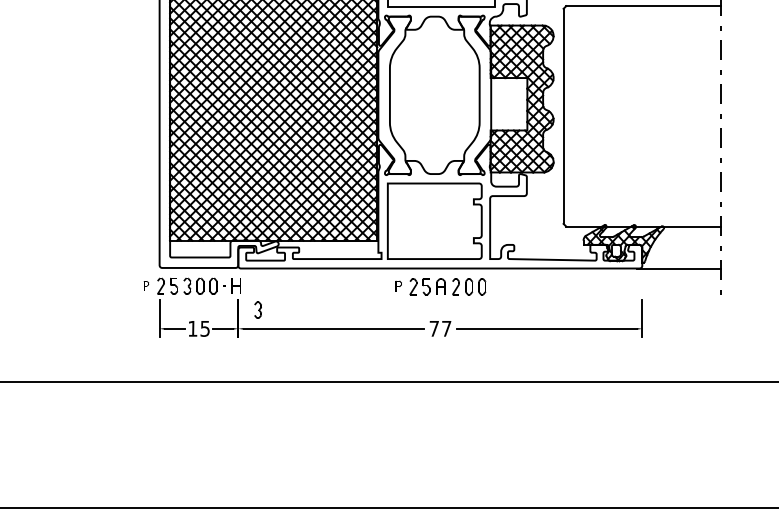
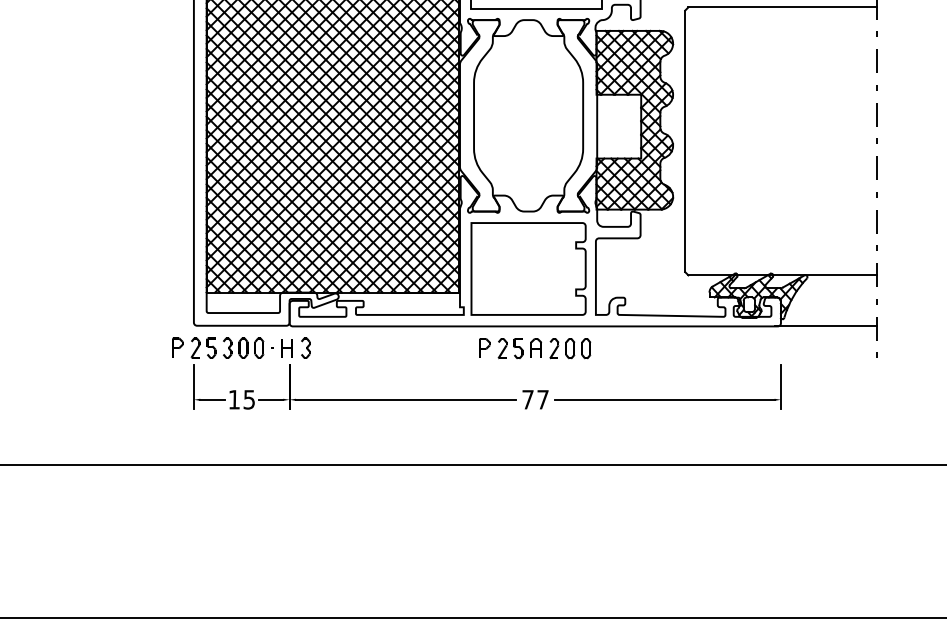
part: (146, 285) -> (177, 347), size x1.67
part: (398, 285) -> (484, 347), size x1.43
part: (257, 309) -> (305, 347), moved

